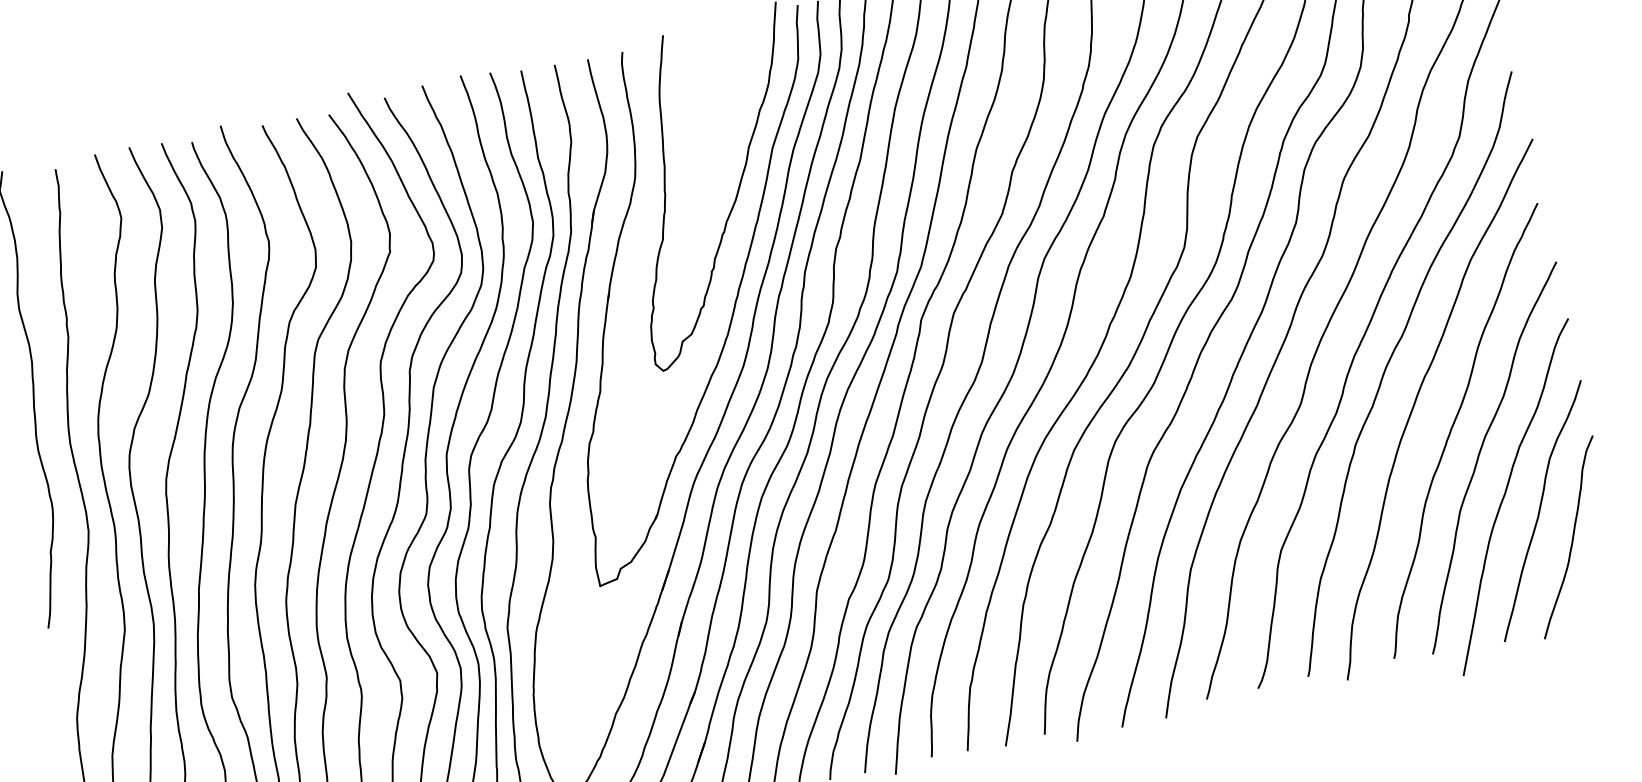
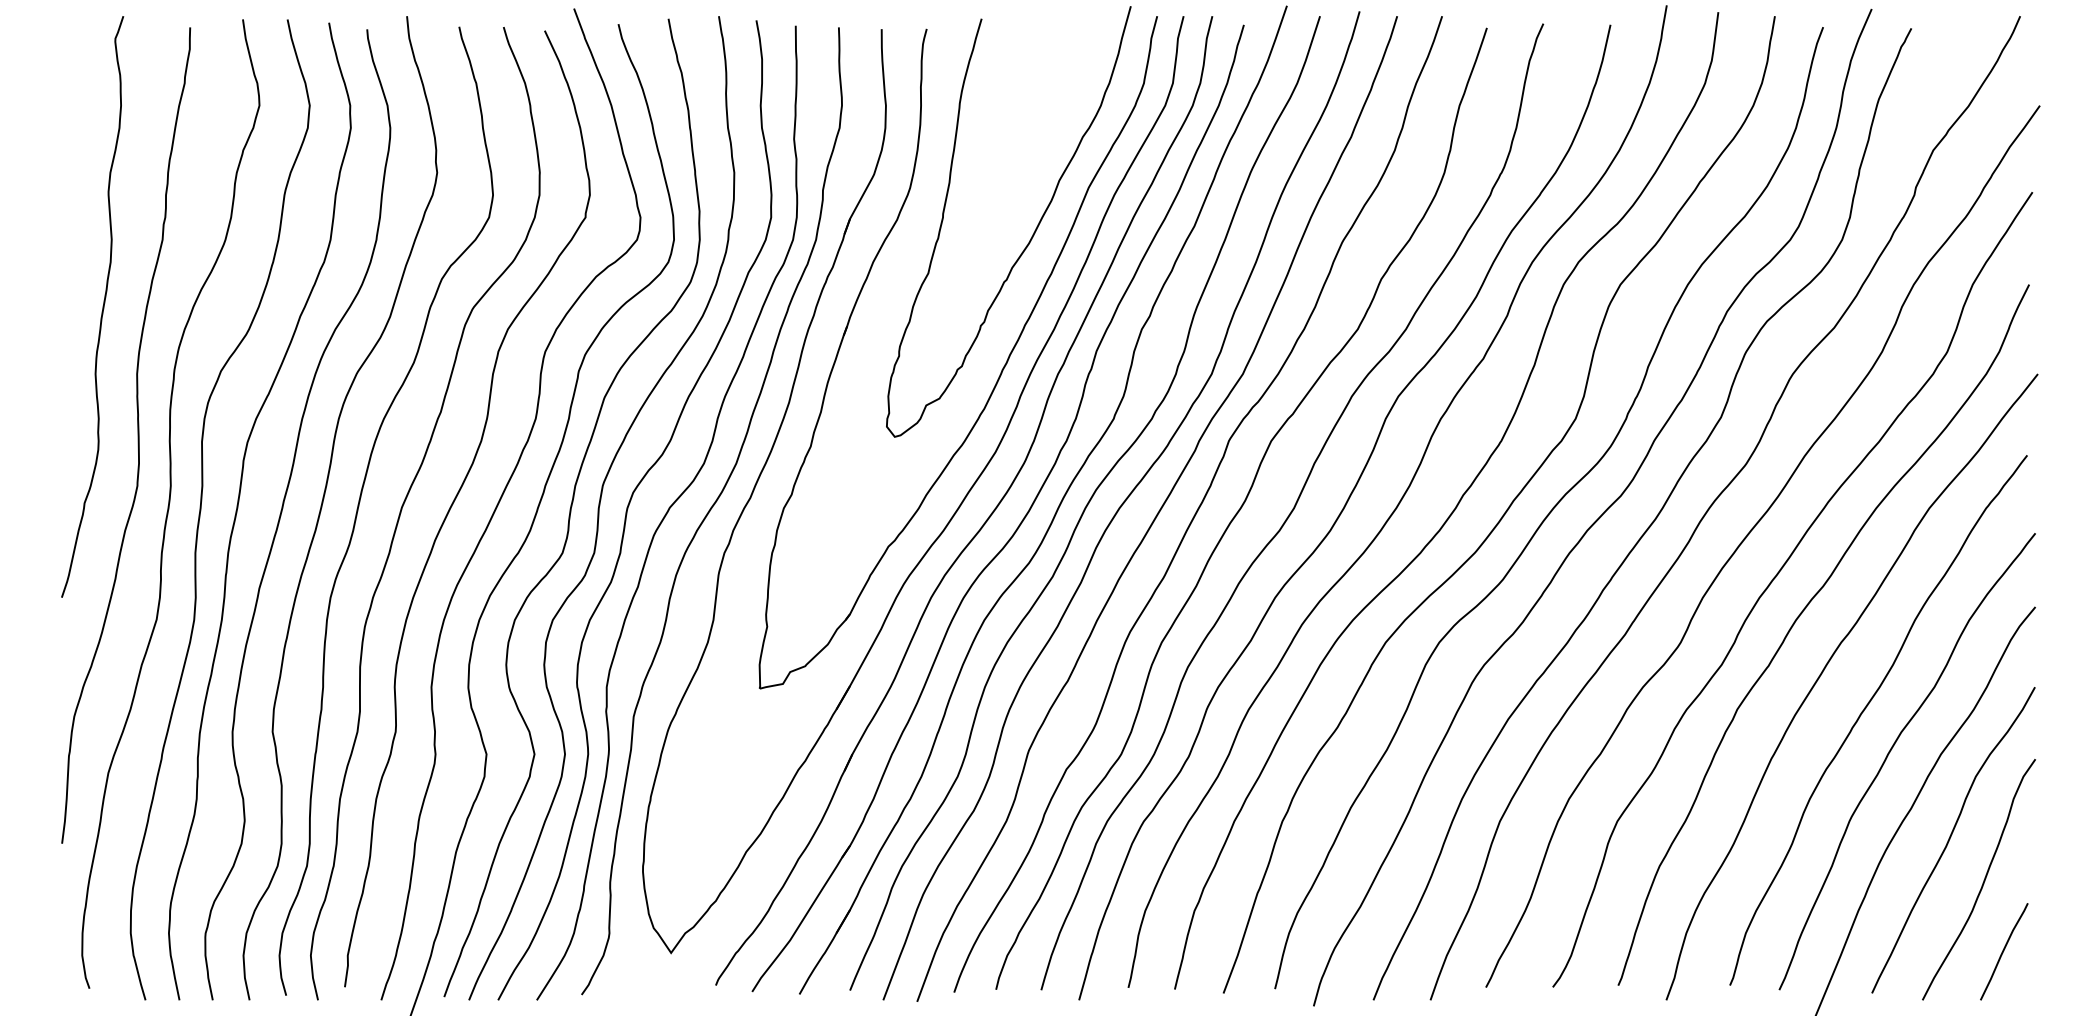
curve: (1599, 588) -> (2004, 951), added

